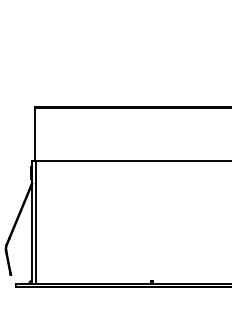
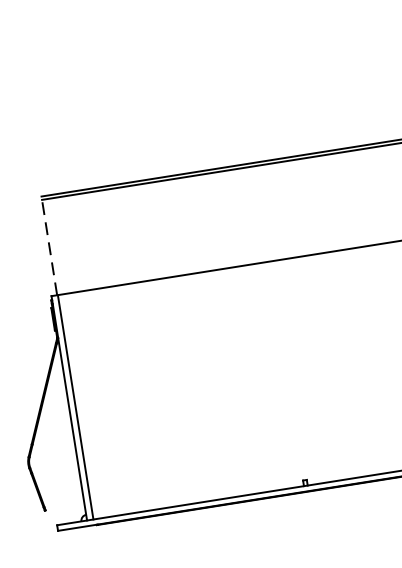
line: (35, 133) -> (49, 245), solid -> dashed

